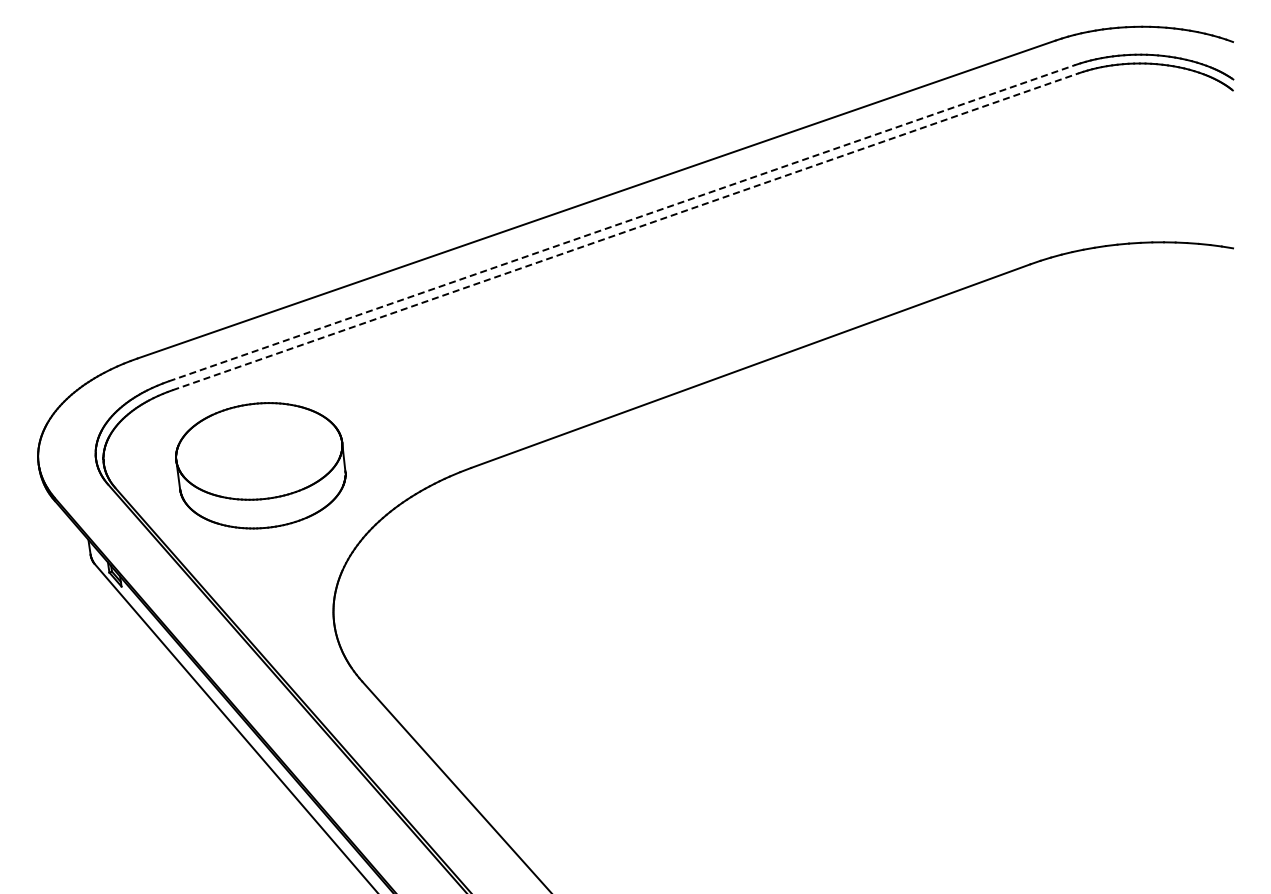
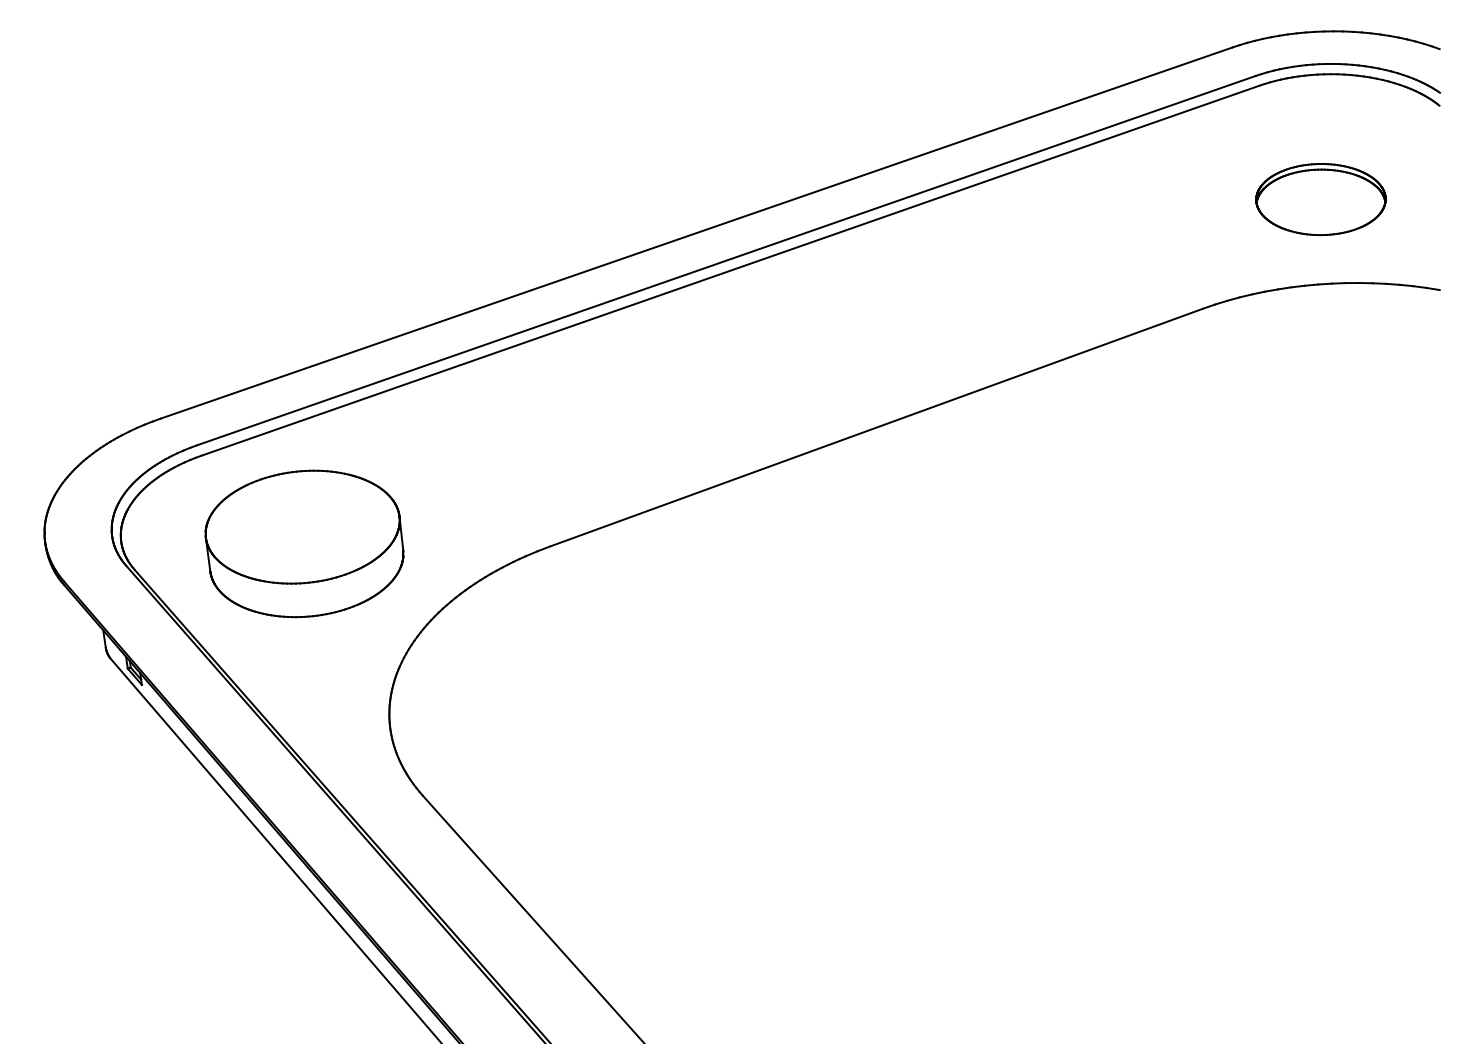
part: (1131, 170) -> (1321, 199), added
line: (622, 223) -> (726, 261), dashed -> solid
line: (626, 231) -> (731, 270), dashed -> solid

